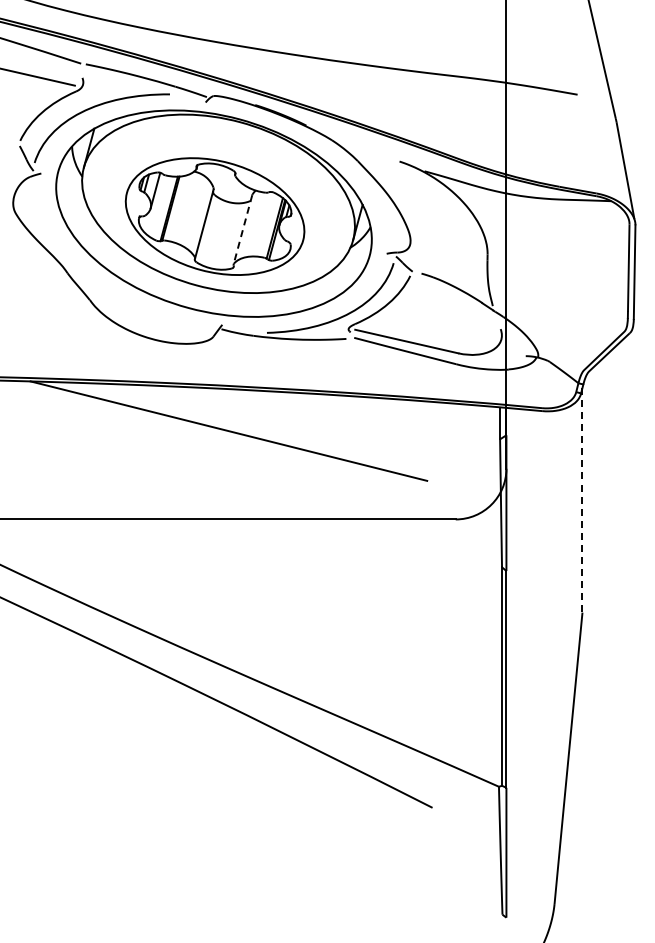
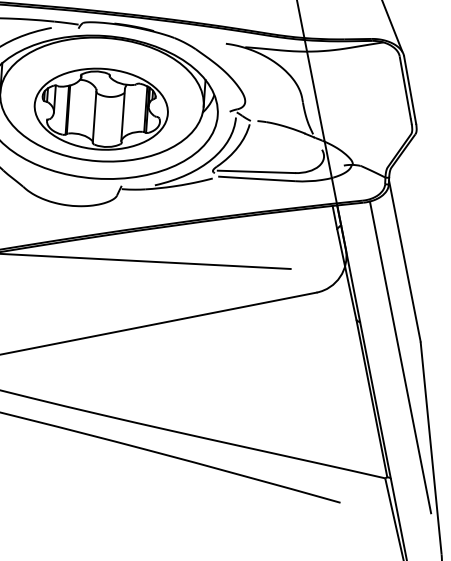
line: (242, 229) -> (122, 114), dashed -> solid
line: (582, 500) -> (404, 261), dashed -> solid
line: (551, 628) -> (400, 357), added

